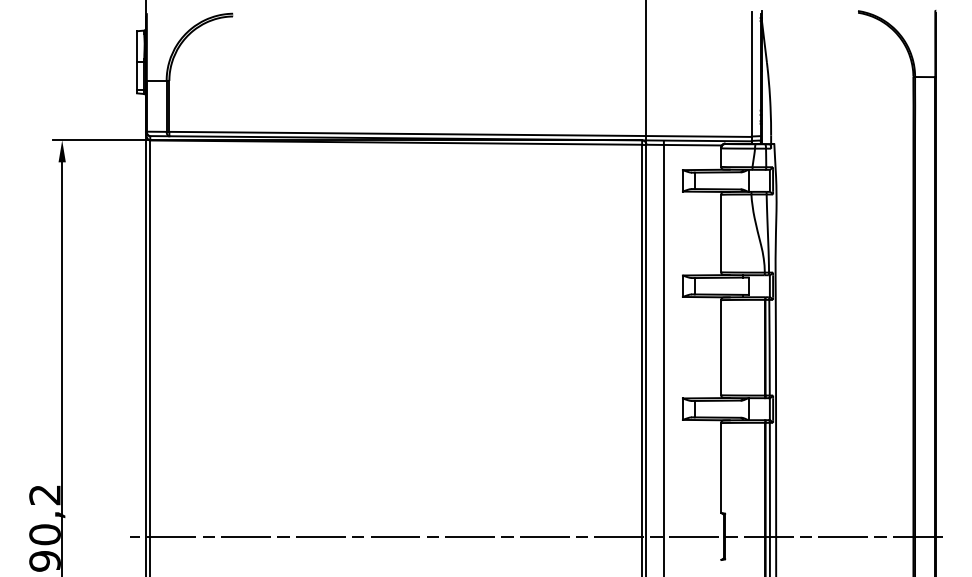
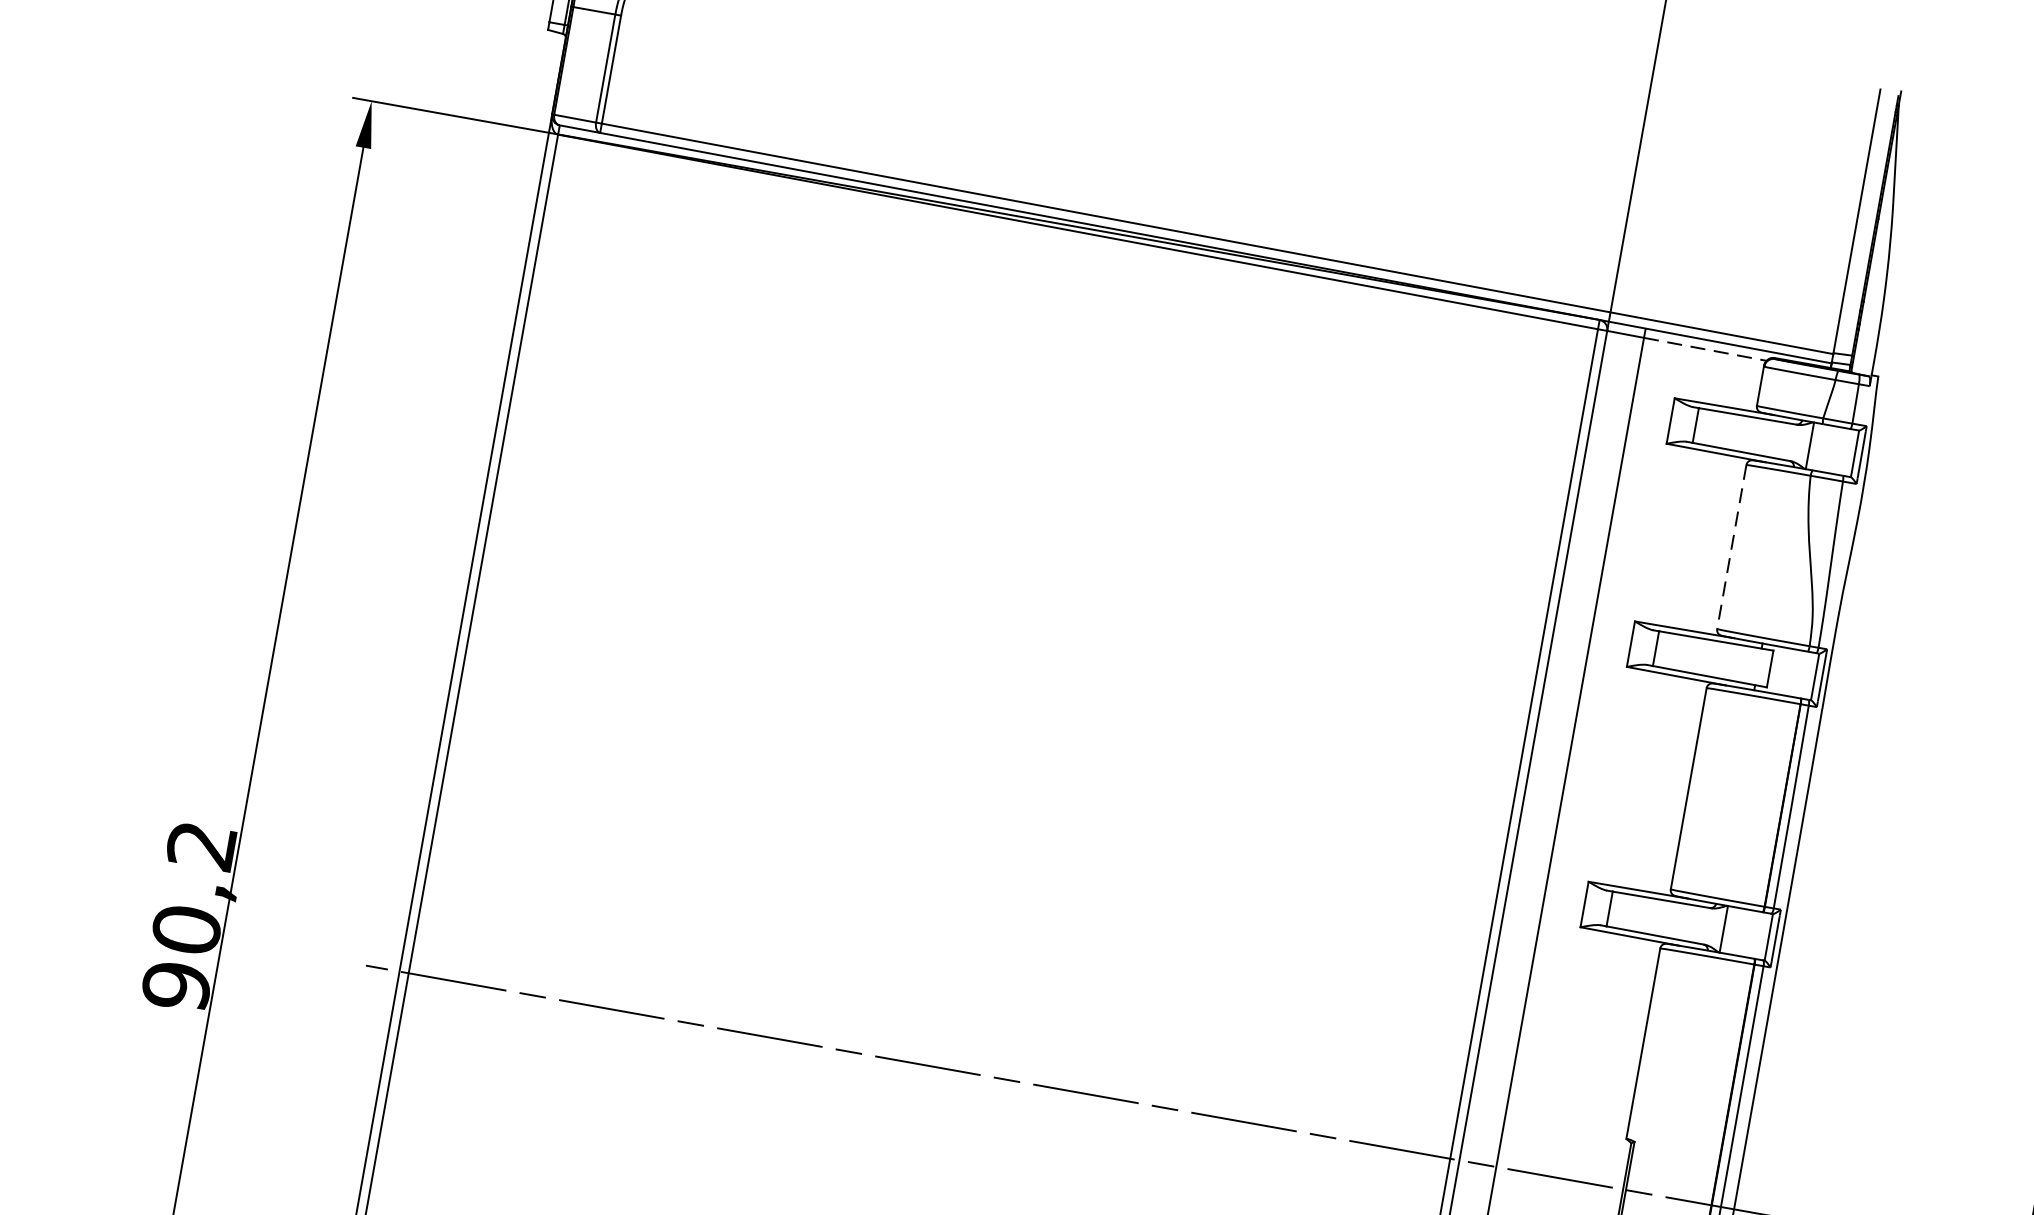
line: (693, 145) -> (1706, 350), solid -> dashed
line: (721, 233) -> (1732, 547), solid -> dashed

